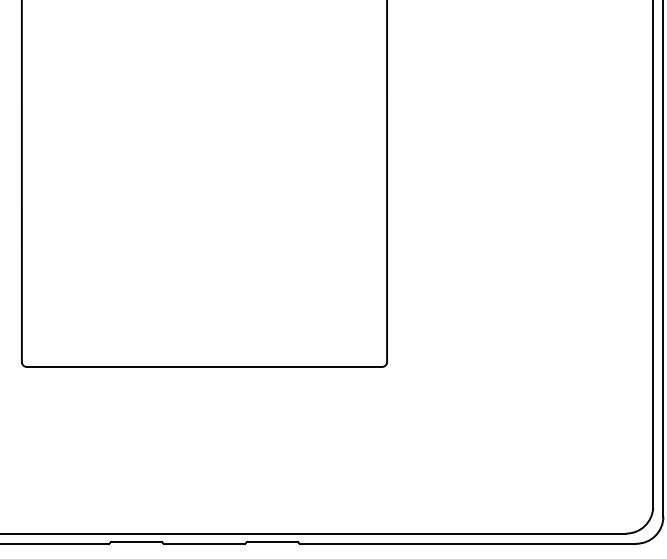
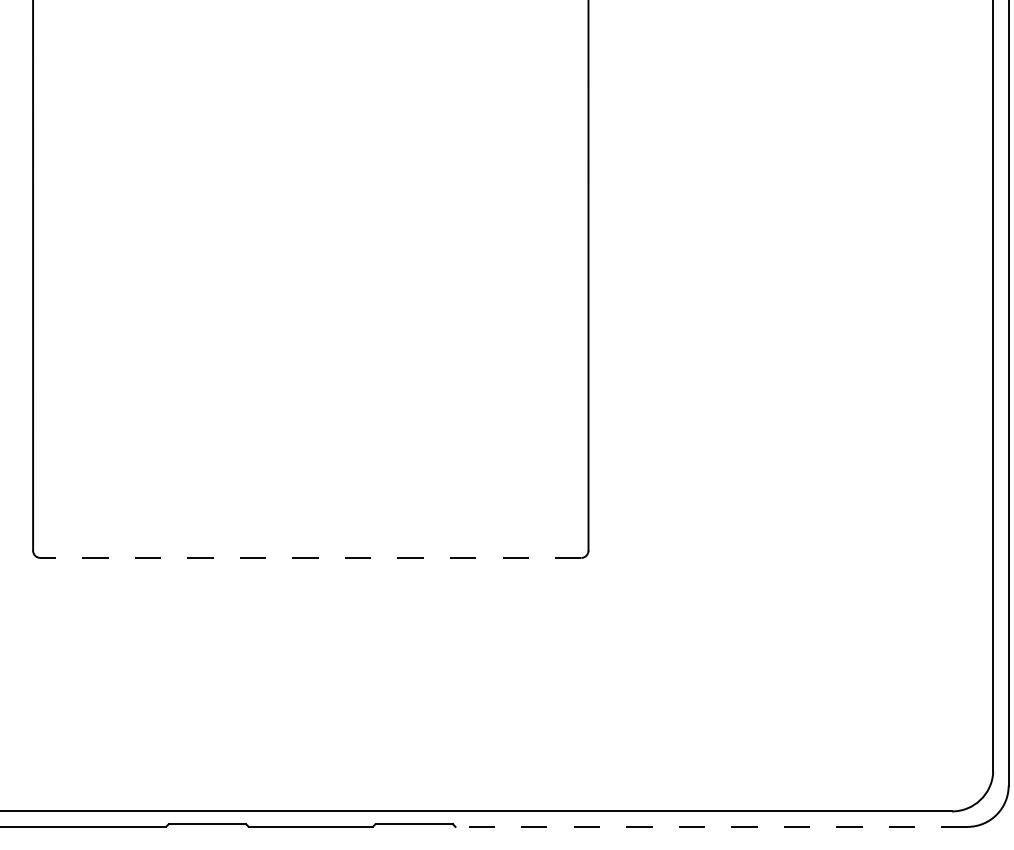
line: (204, 366) -> (310, 557), solid -> dashed
line: (467, 543) -> (710, 826), solid -> dashed

